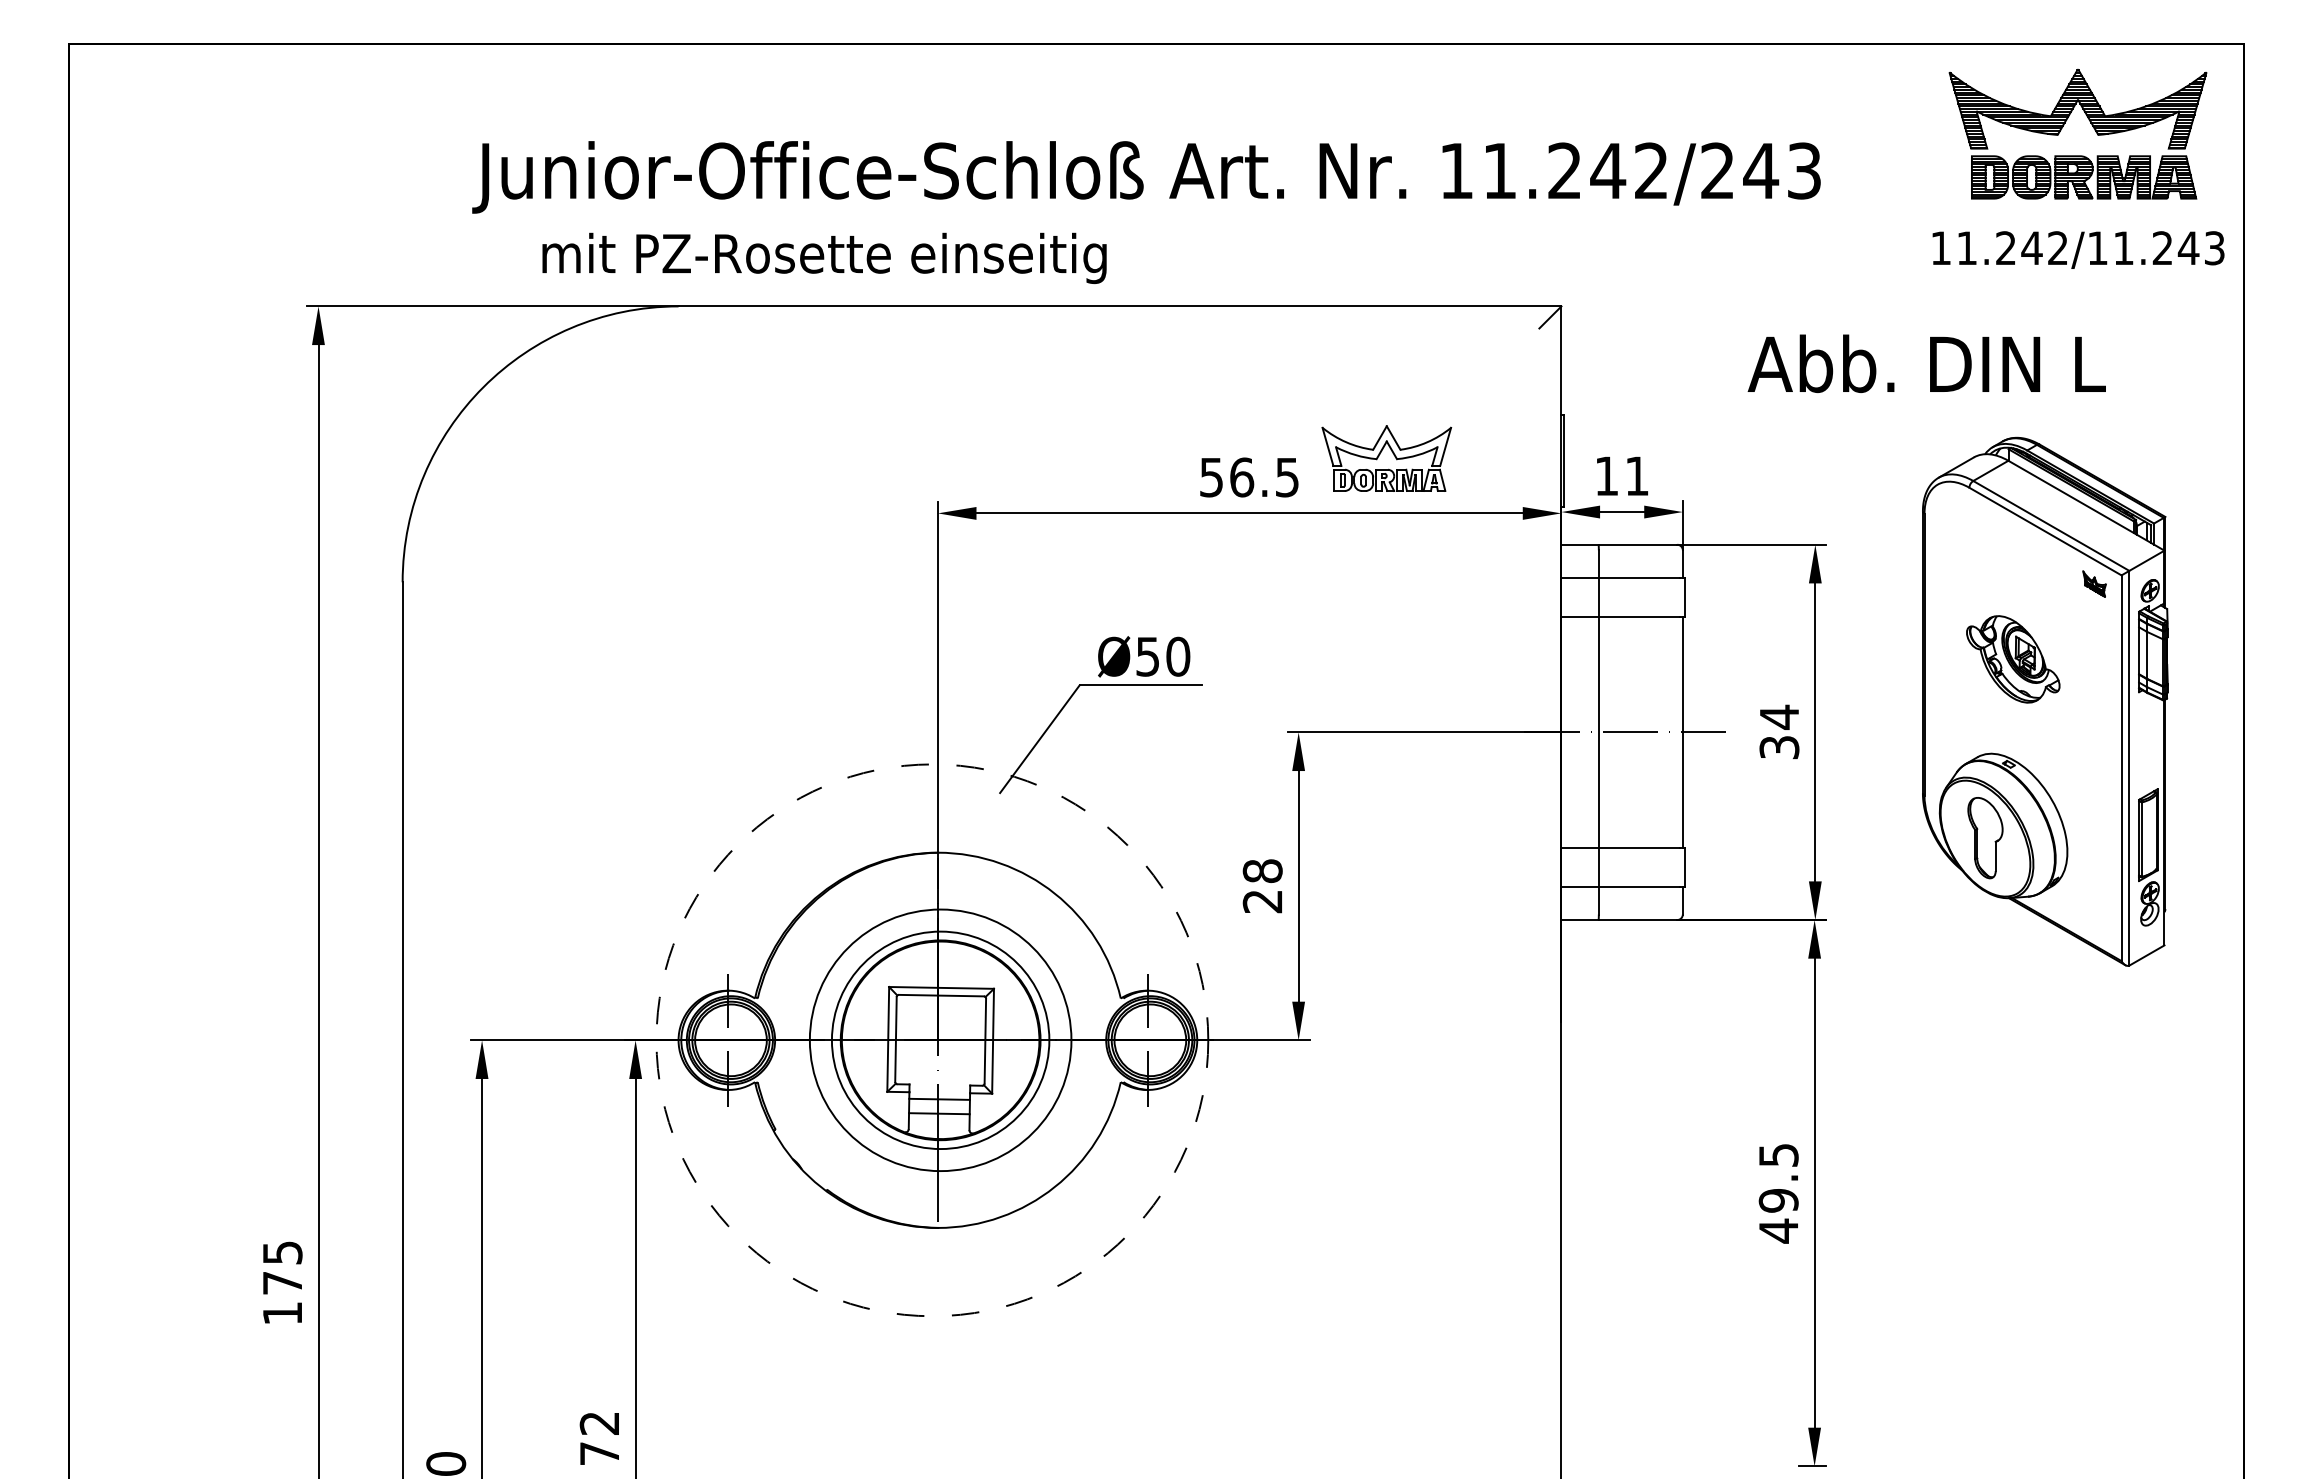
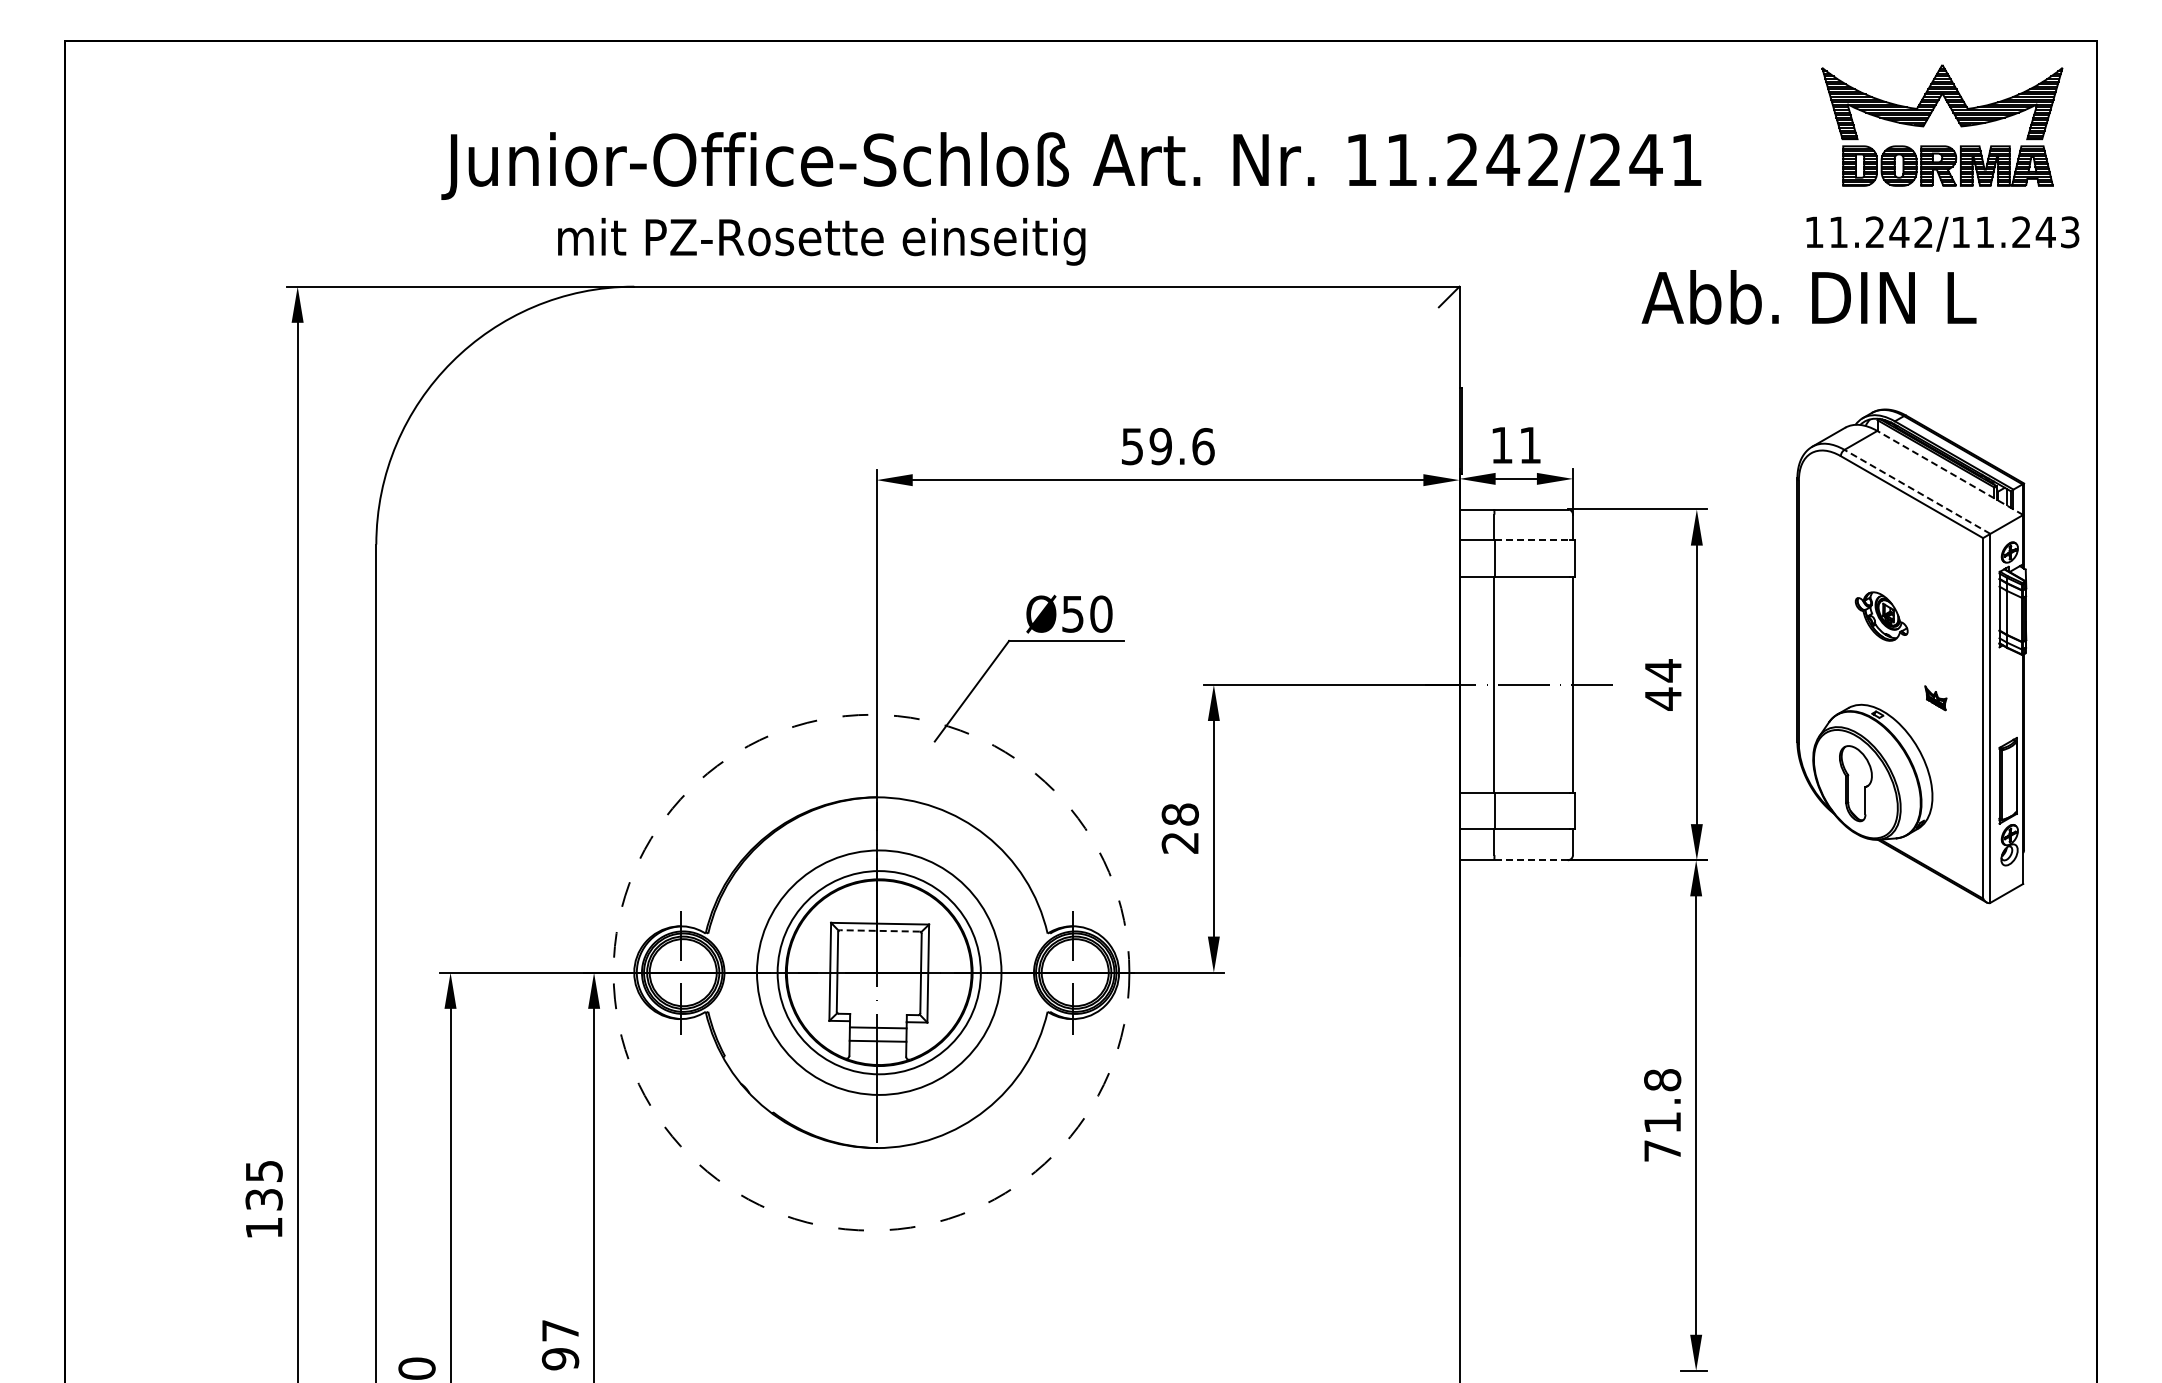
text: (1804, 170) -> (1686, 159), 11.242/243 -> 11.242/241
text: (824, 258) -> (821, 241), moved
text: (1926, 364) -> (1808, 297), moved
part: (1392, 453) -> (1301, 424), removed
text: (1264, 477) -> (1181, 446), 56.5 -> 59.6
line: (2085, 505) -> (1949, 472), solid -> dashed
line: (2051, 525) -> (1917, 491), solid -> dashed
line: (1639, 577) -> (1532, 540), solid -> dashed
part: (2094, 584) -> (1935, 698), moved
part: (2012, 659) -> (1881, 616), size x0.6
text: (1778, 746) -> (1662, 698), 34 -> 44
line: (1638, 920) -> (1531, 860), solid -> dashed
line: (940, 995) -> (879, 930), solid -> dashed
text: (1778, 1193) -> (1662, 1115), 49.5 -> 71.8
text: (281, 1282) -> (263, 1199), 175 -> 135
text: (599, 1439) -> (560, 1345), 72 -> 97

